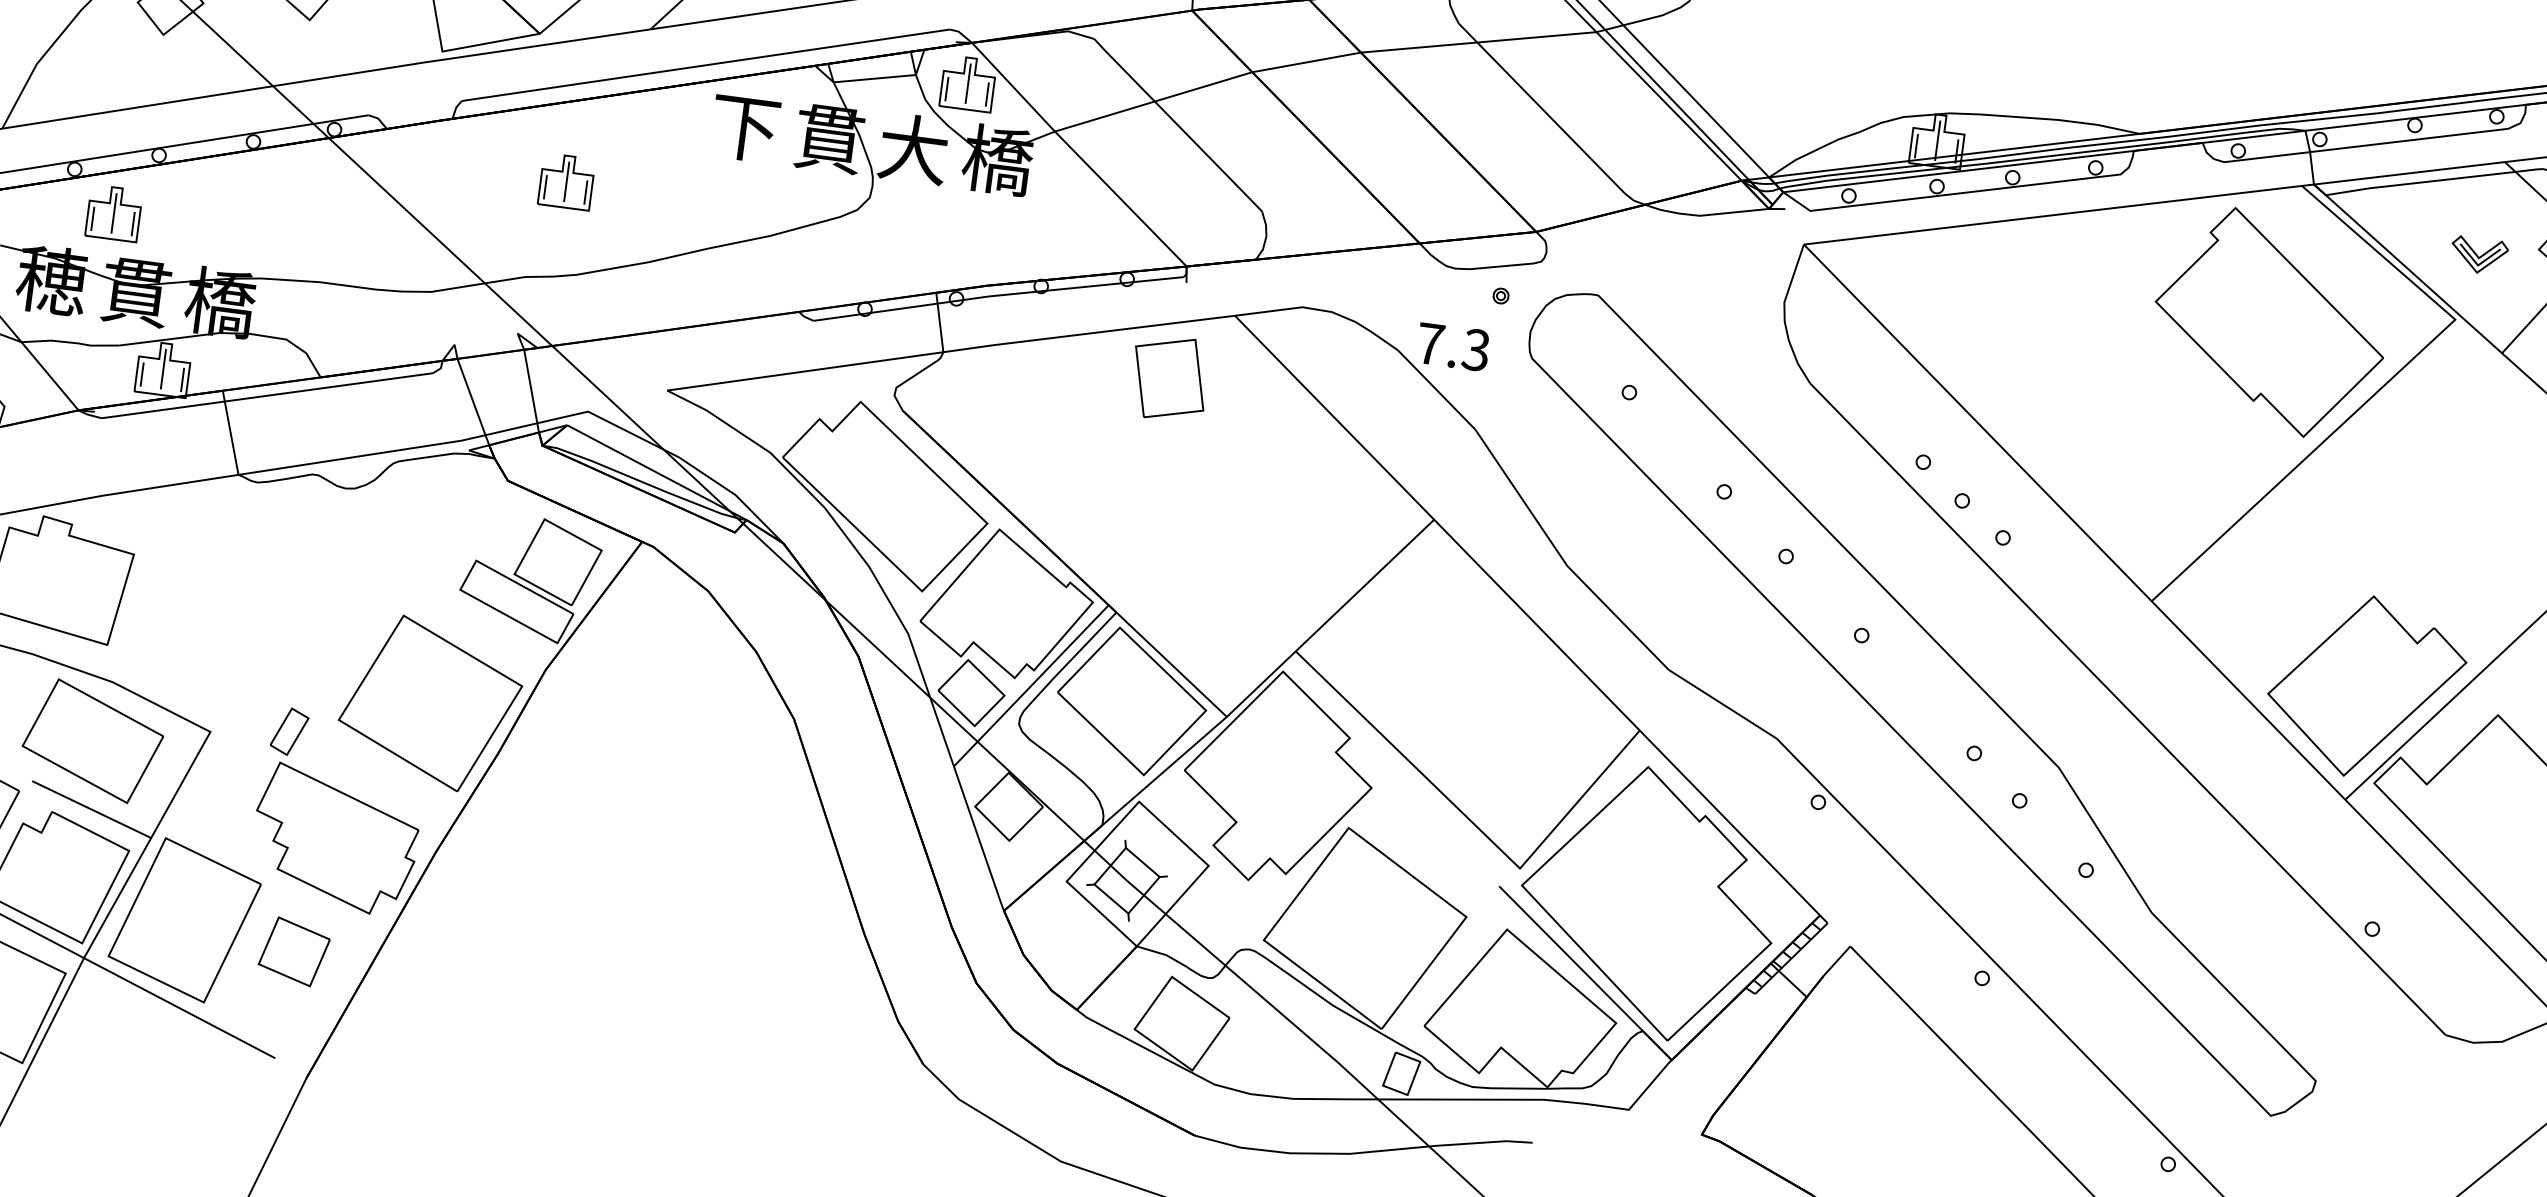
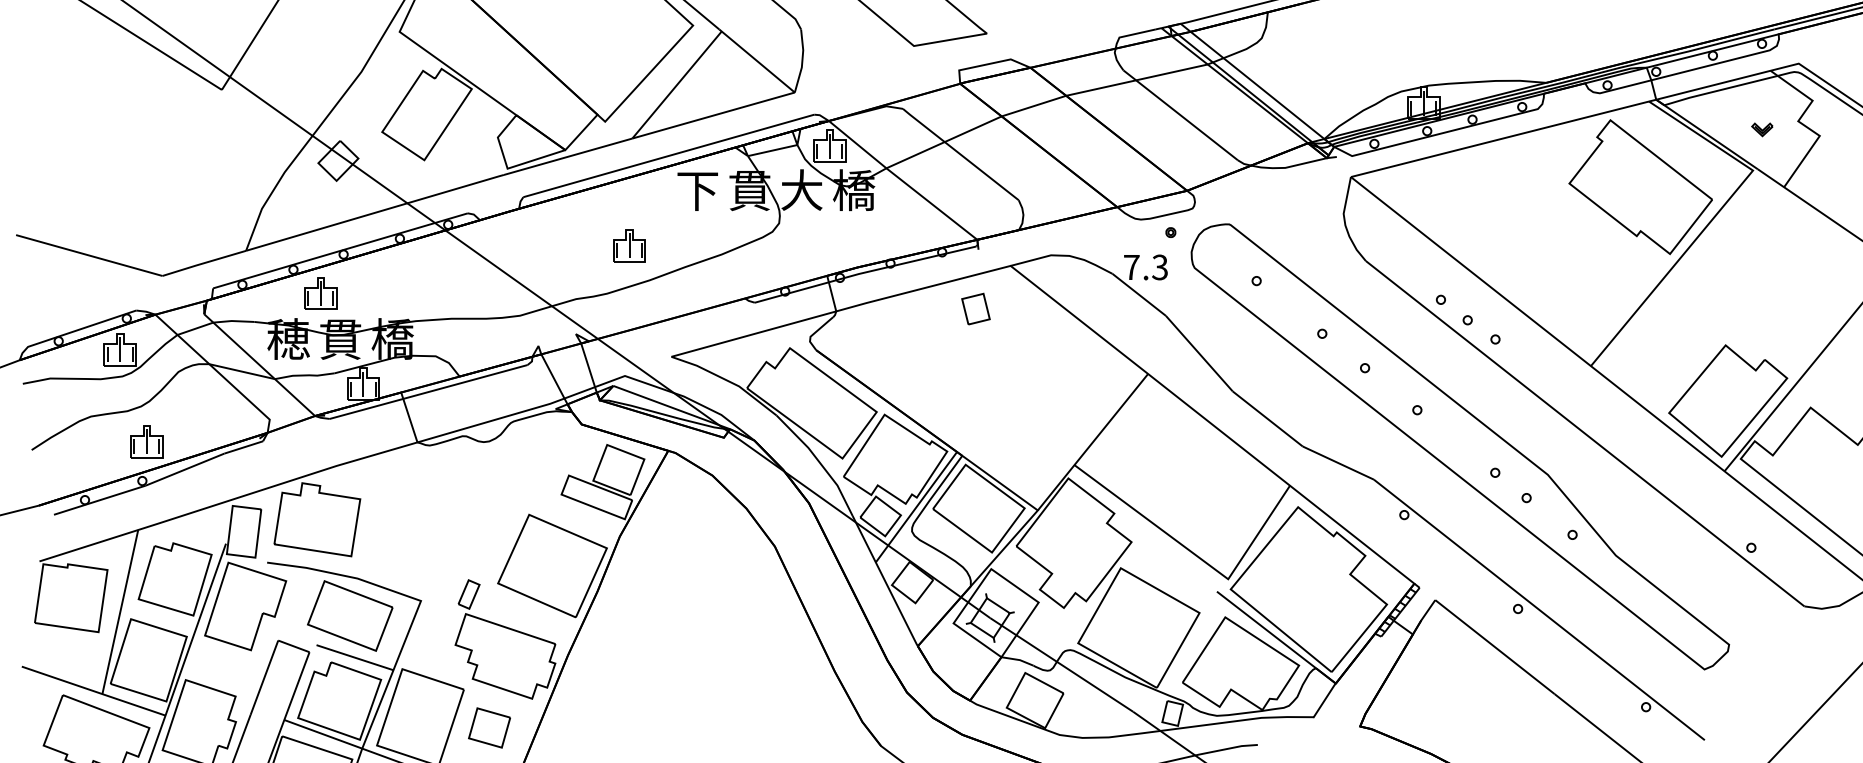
part: (566, 181) -> (629, 245), moved
part: (2479, 255) -> (1762, 129), size x0.6
part: (1169, 377) -> (975, 308), size x0.6

